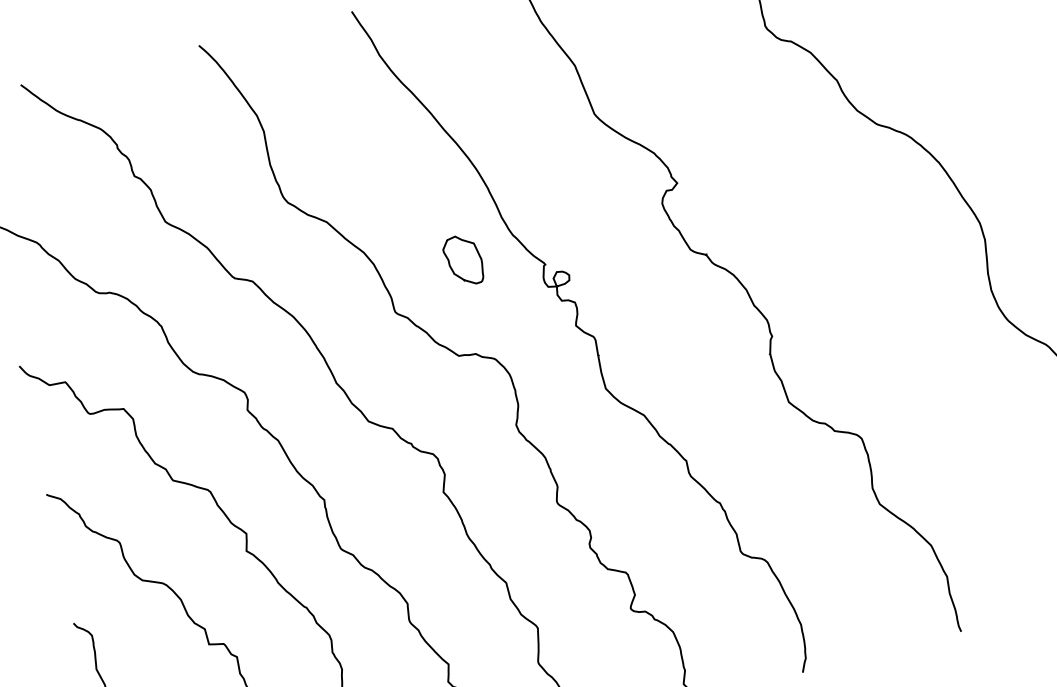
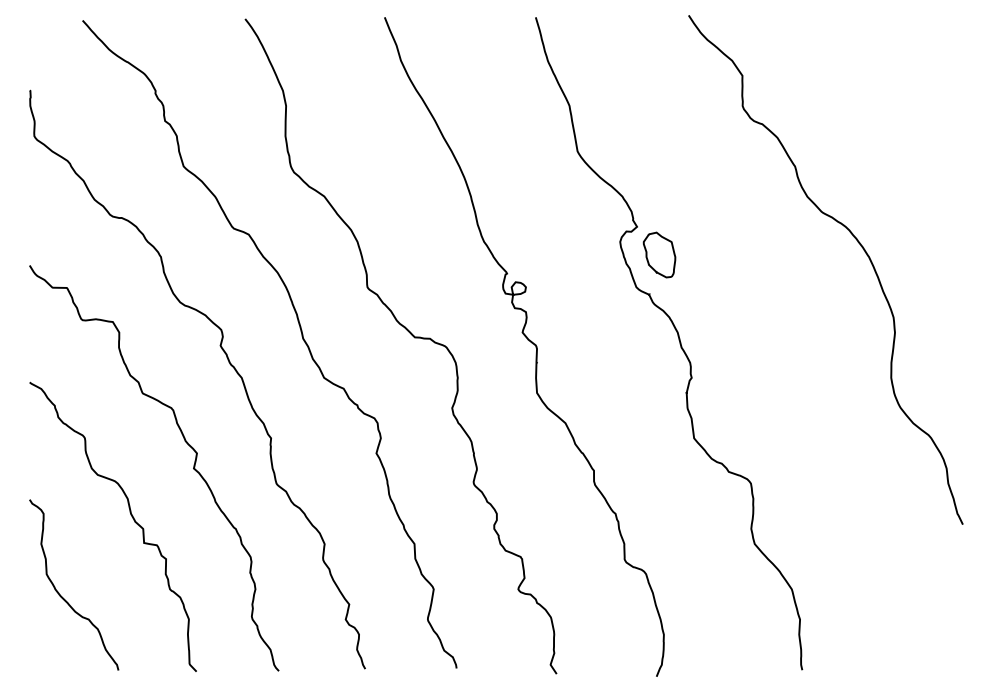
part: (463, 259) -> (659, 254), moved

